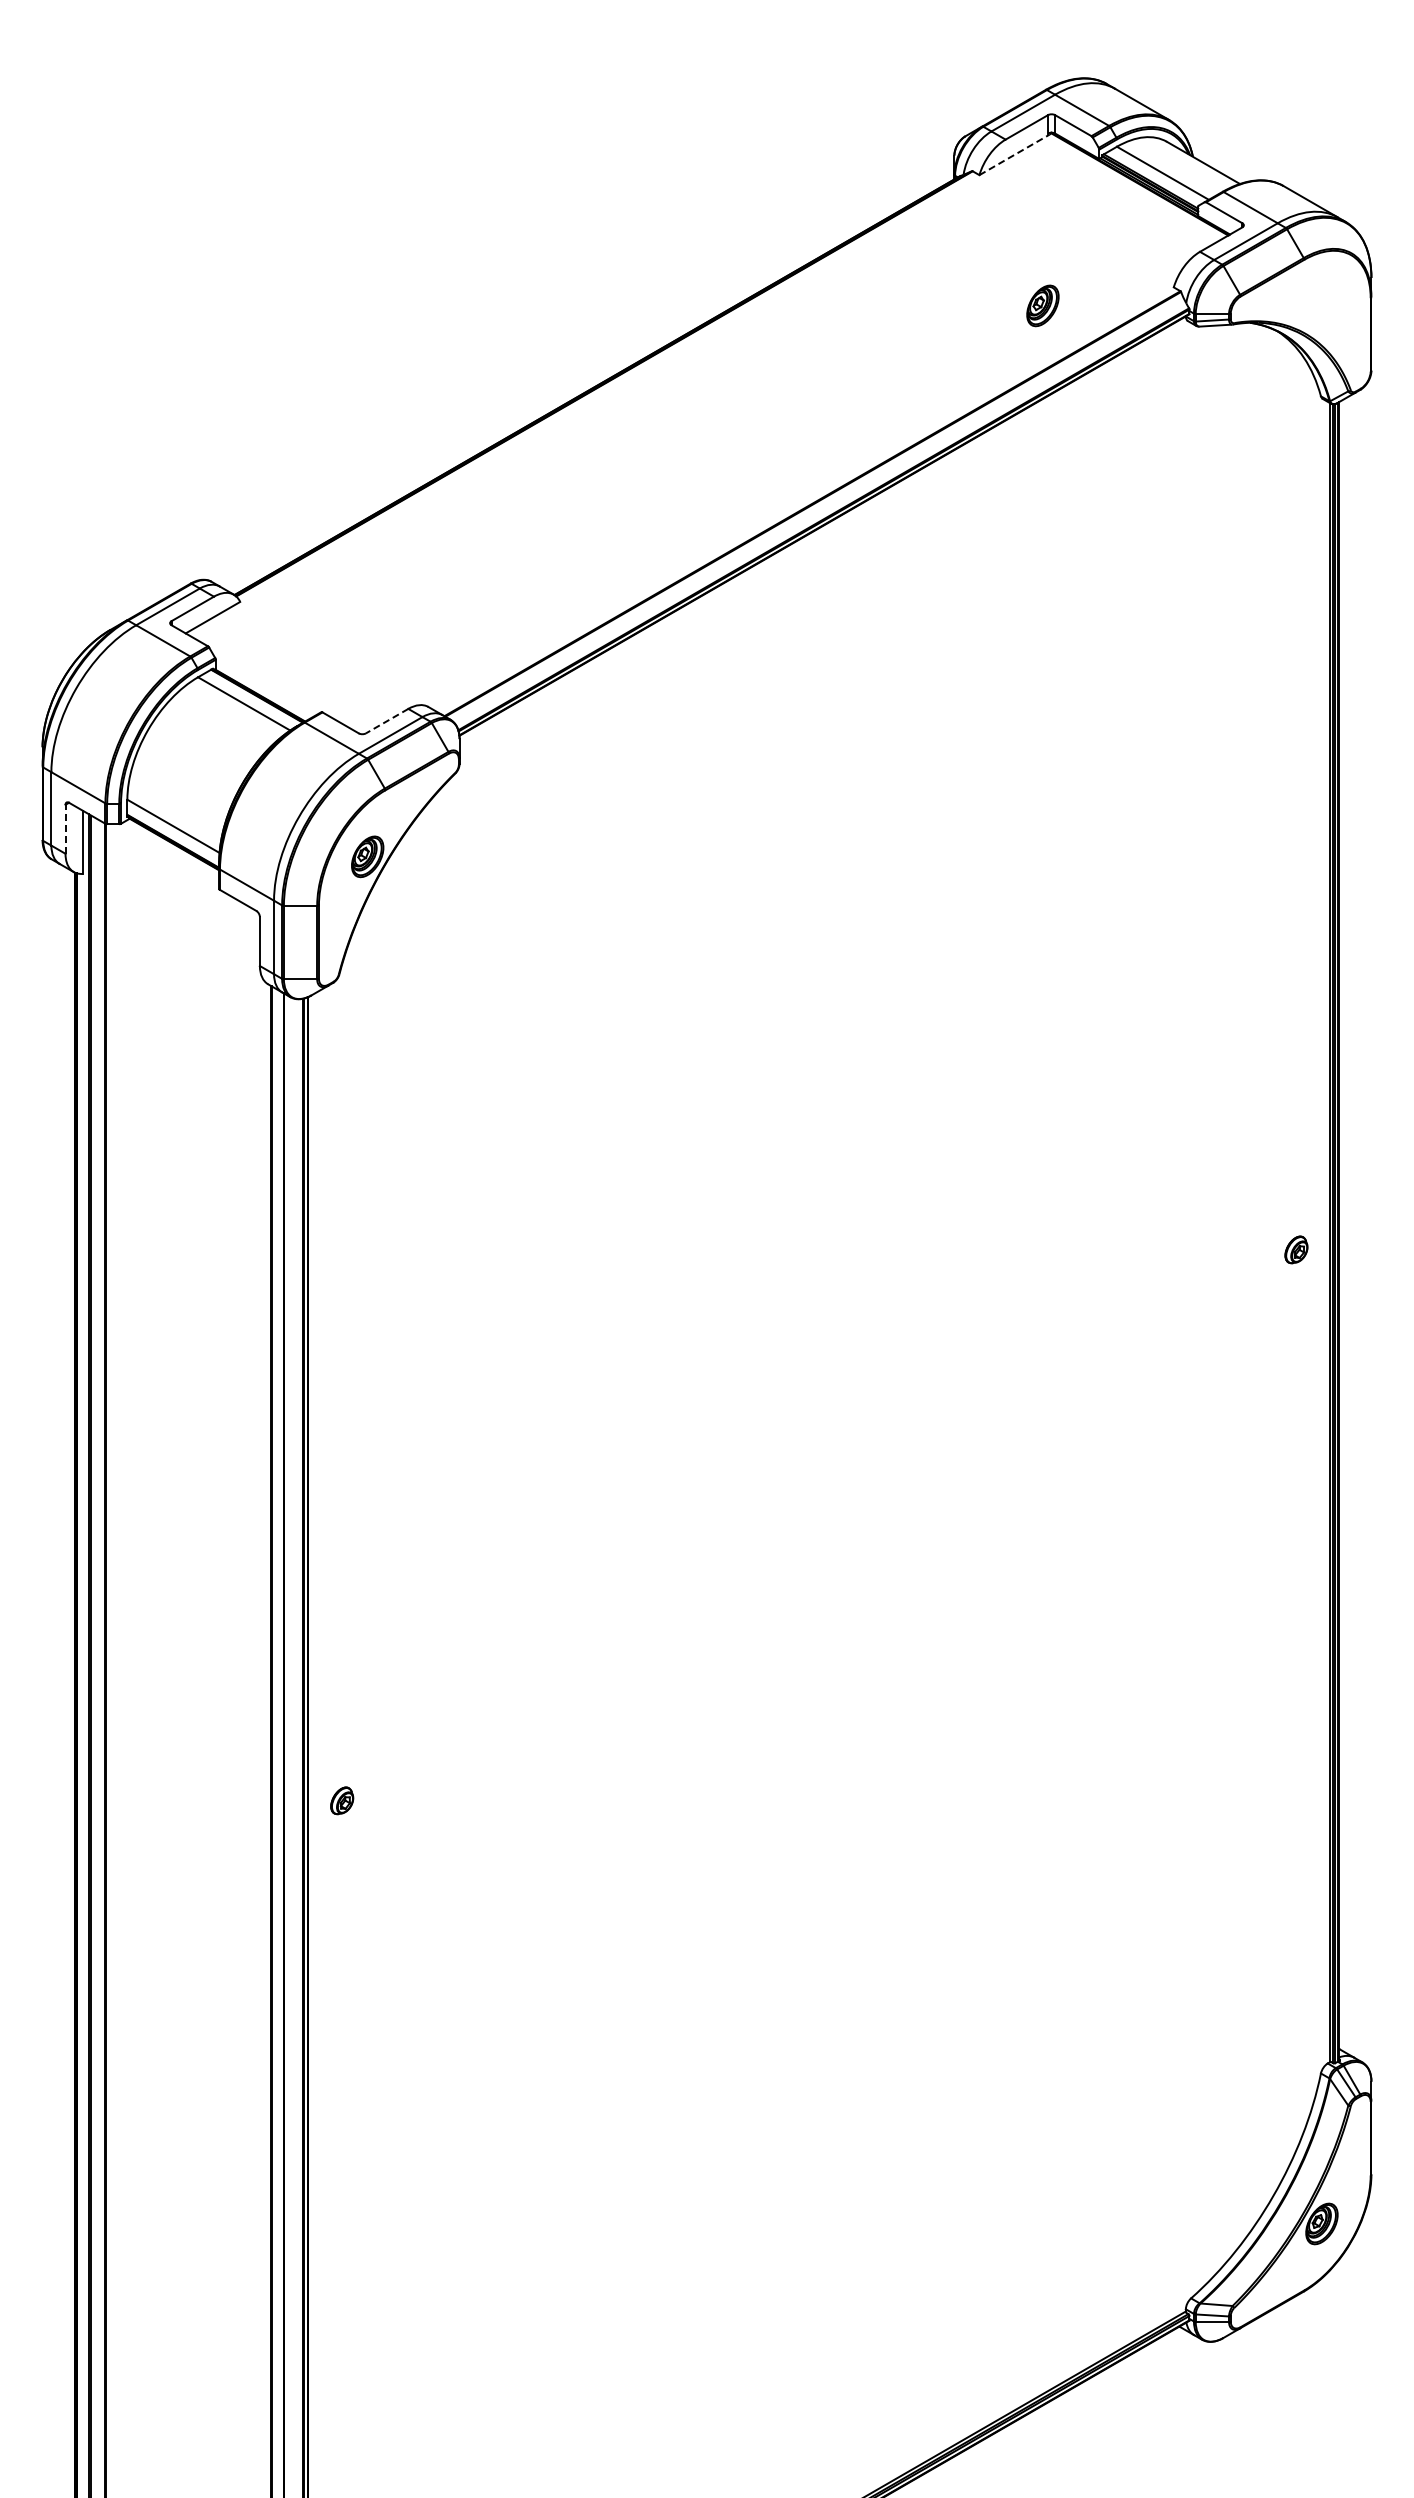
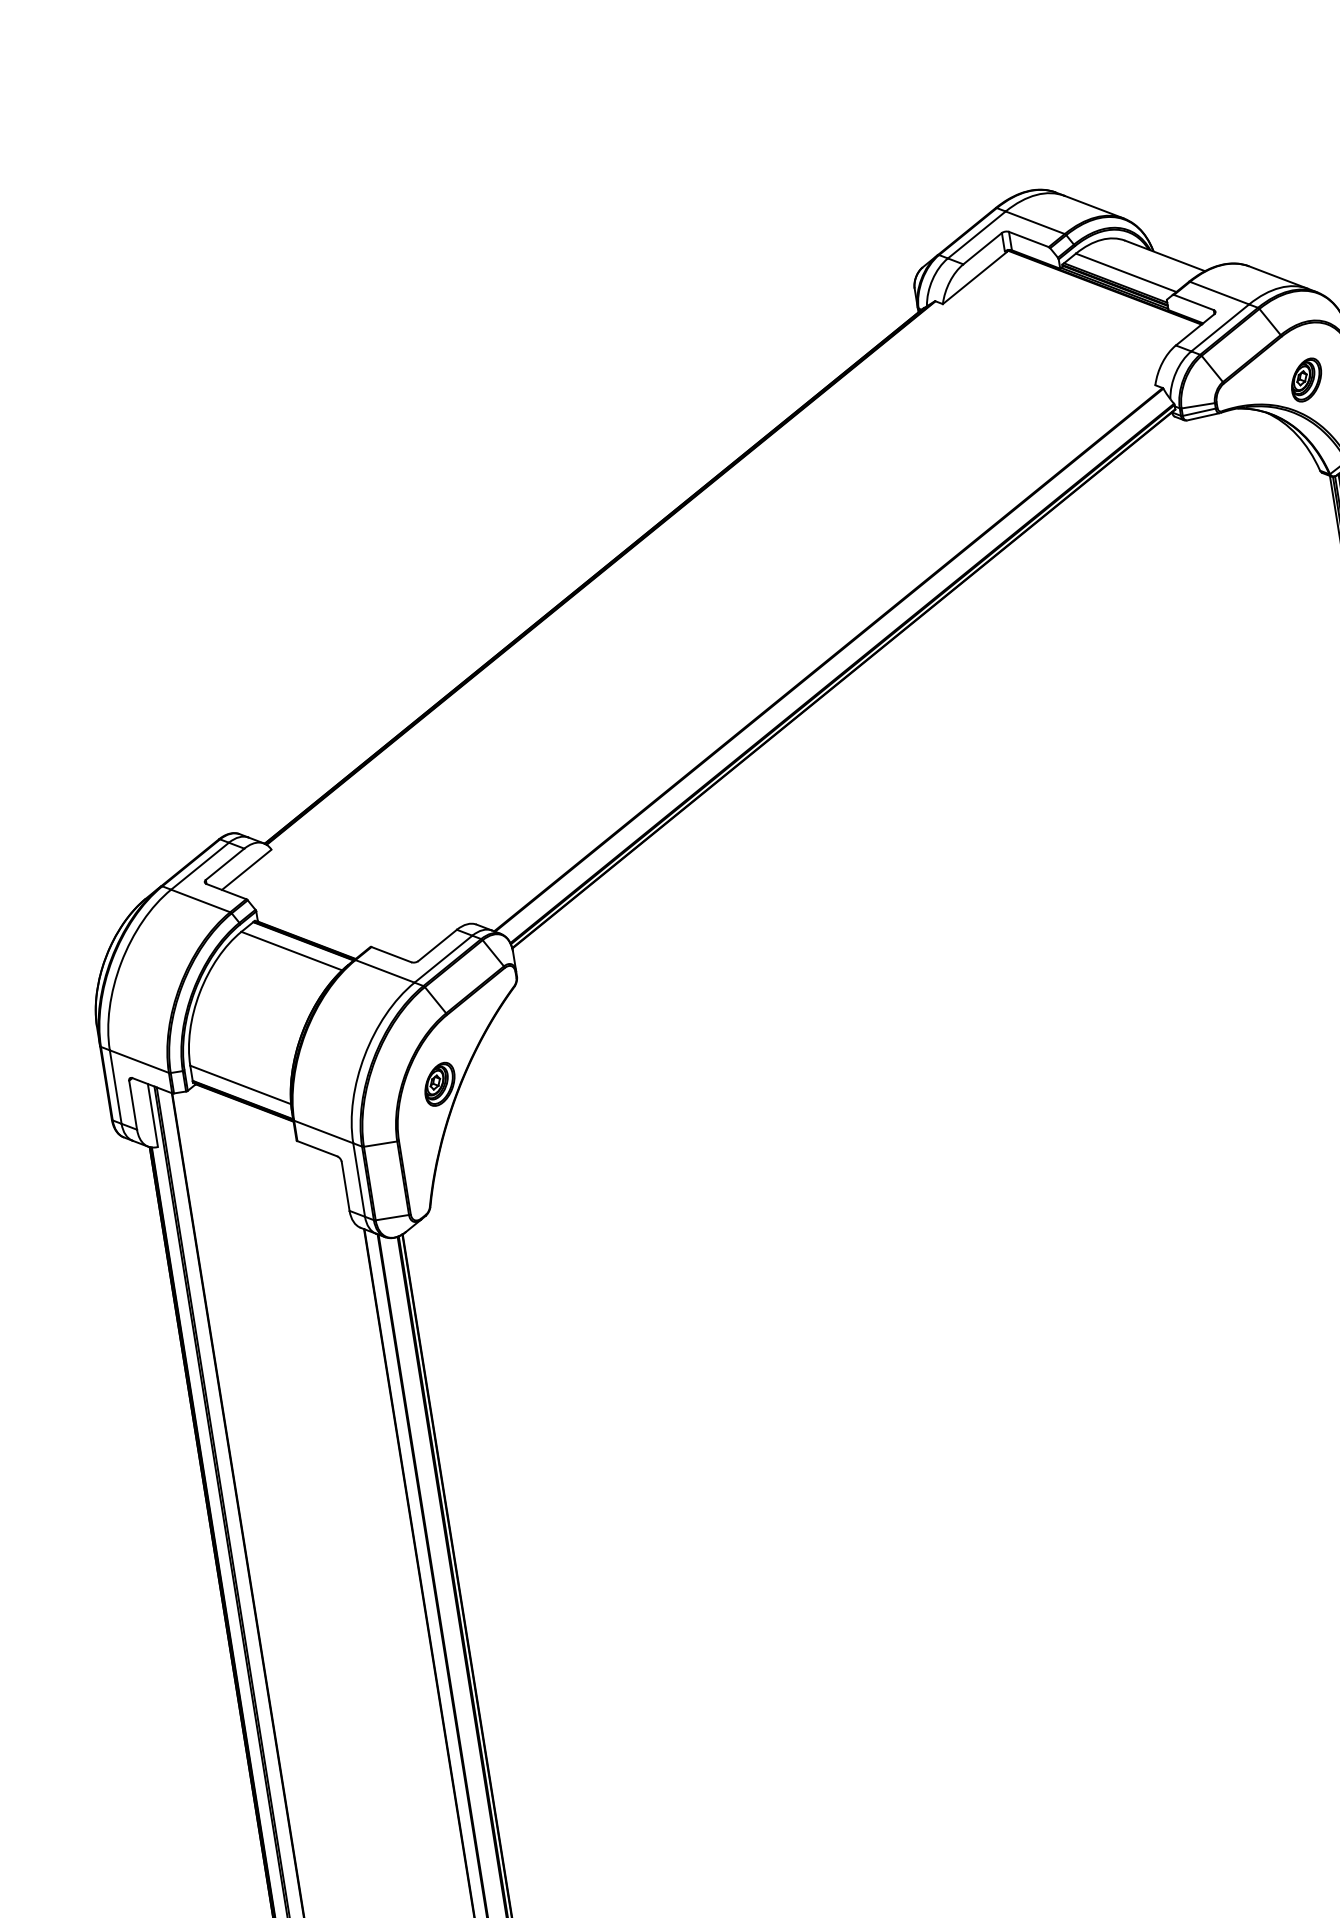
line: (1014, 154) -> (974, 277), dashed -> solid
part: (1042, 305) -> (1306, 379), moved
line: (386, 721) -> (437, 945), dashed -> solid
line: (65, 828) -> (132, 1104), dashed -> solid

